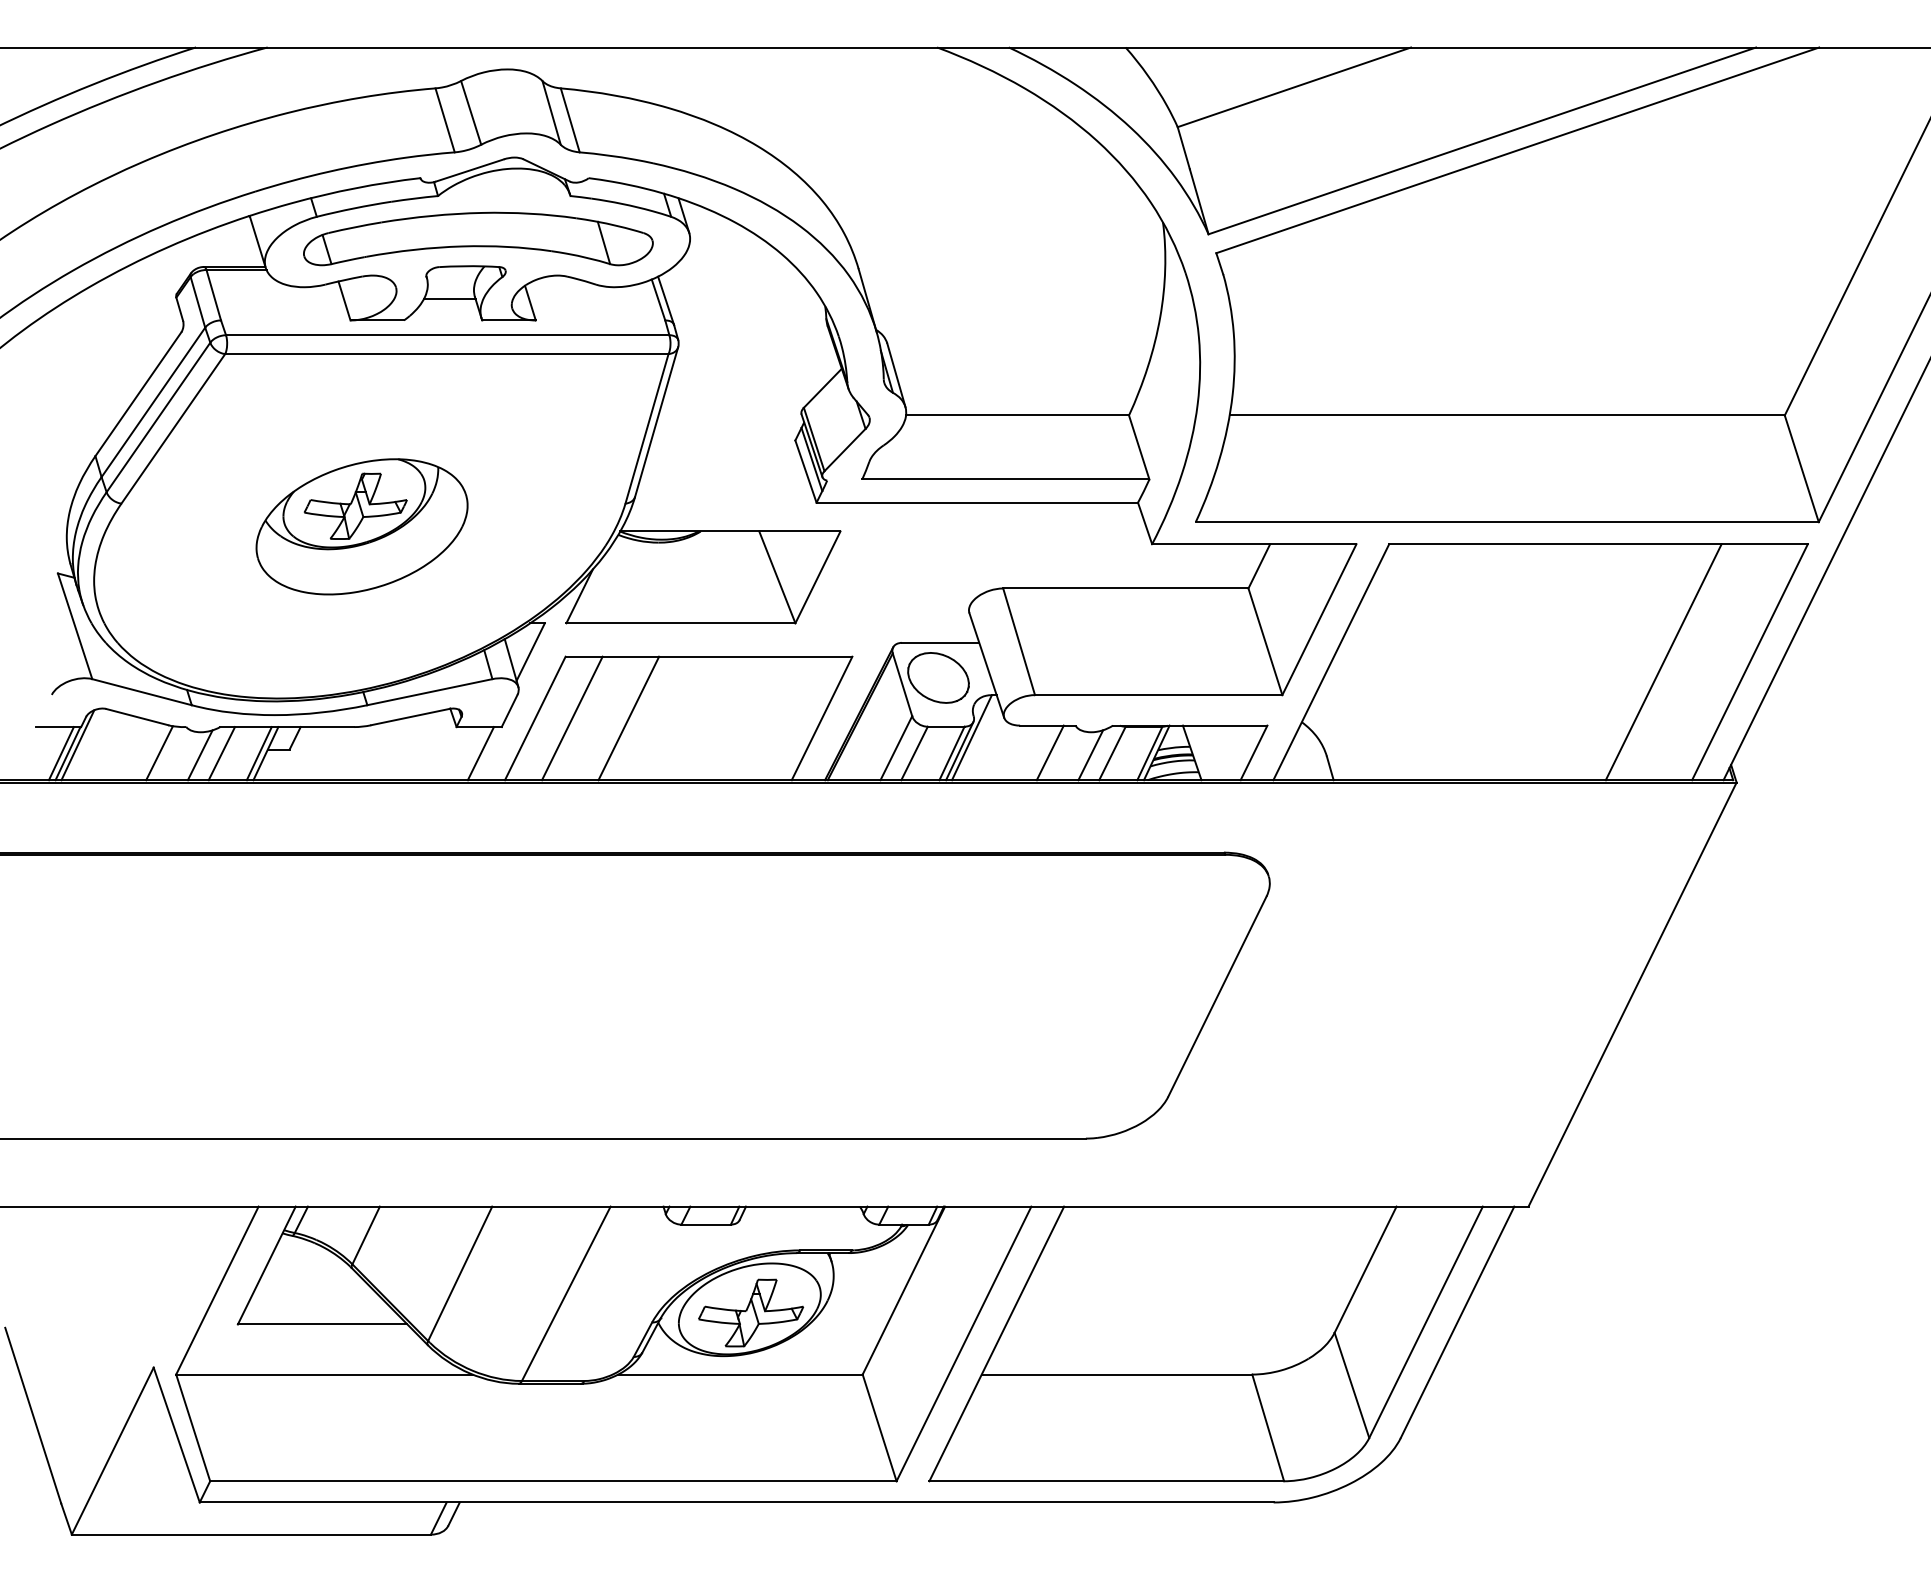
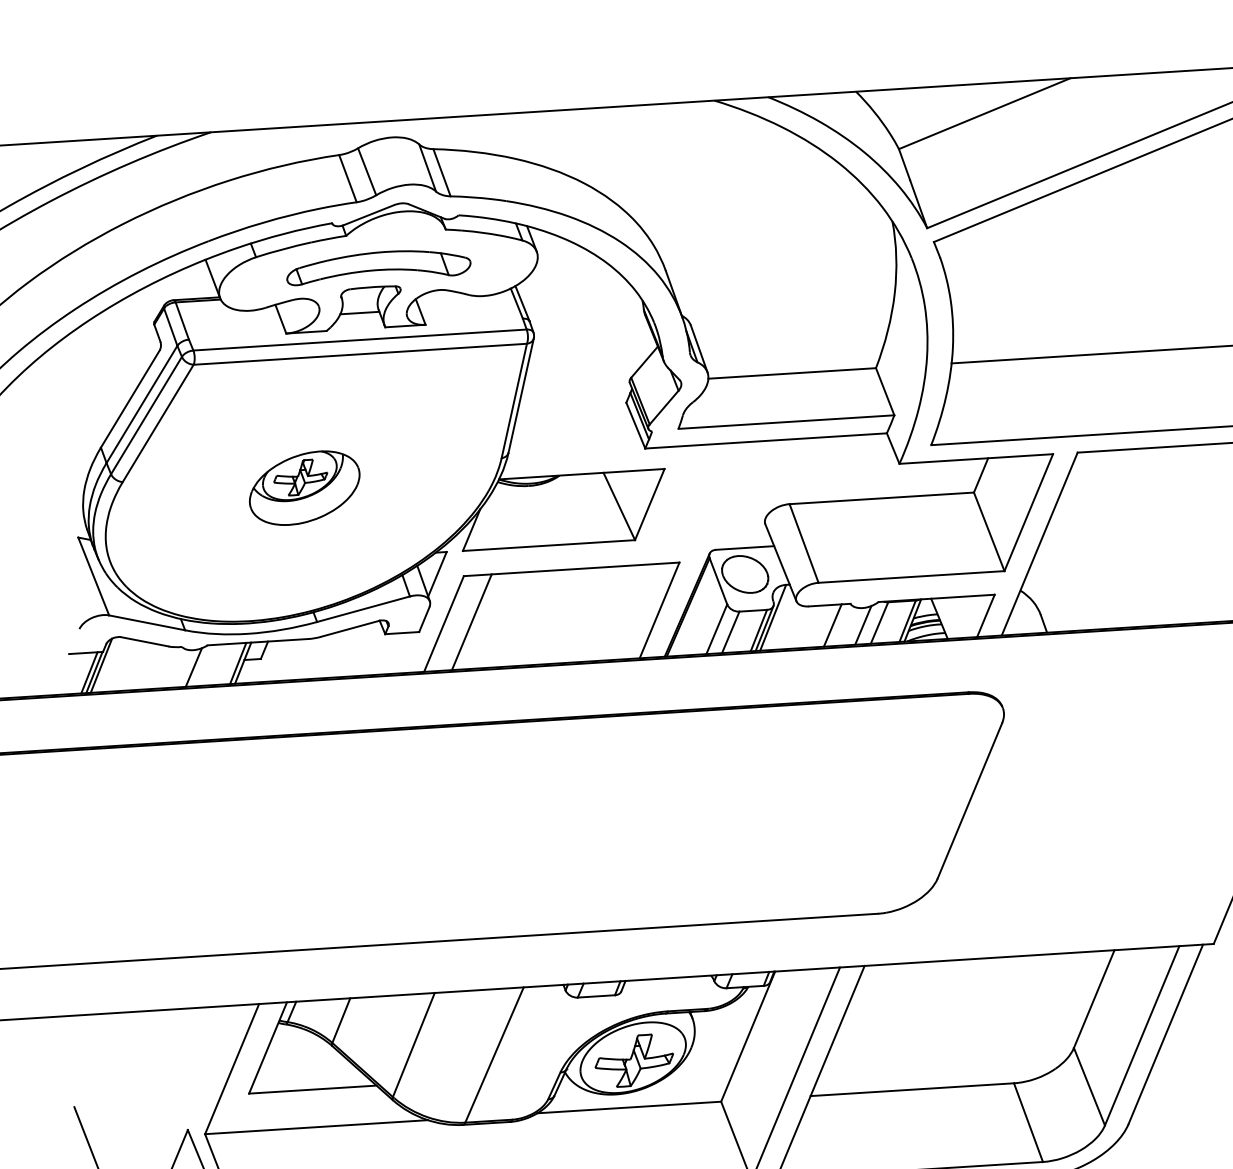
part: (478, 238) -> (378, 265), size x0.7
part: (361, 526) -> (304, 487), size x0.7
line: (628, 718) -> (514, 619), removed
line: (159, 753) -> (163, 668), removed
line: (221, 753) -> (209, 665), removed
line: (480, 753) -> (404, 652), removed

